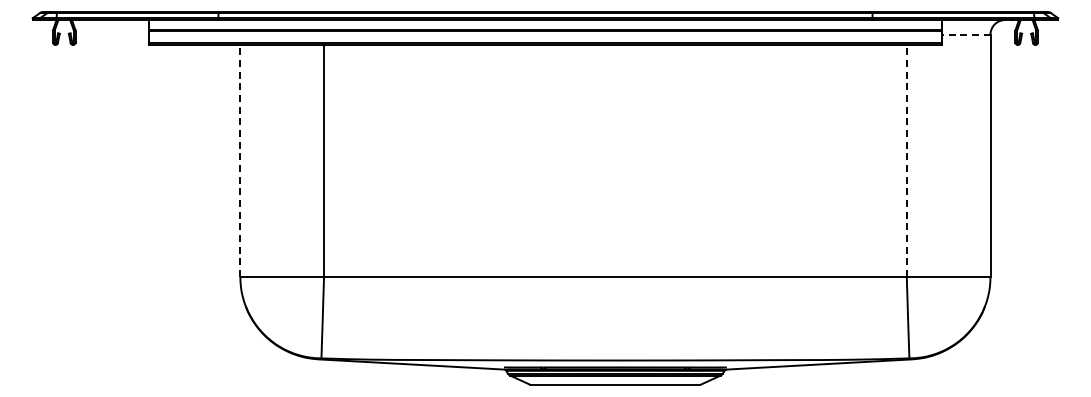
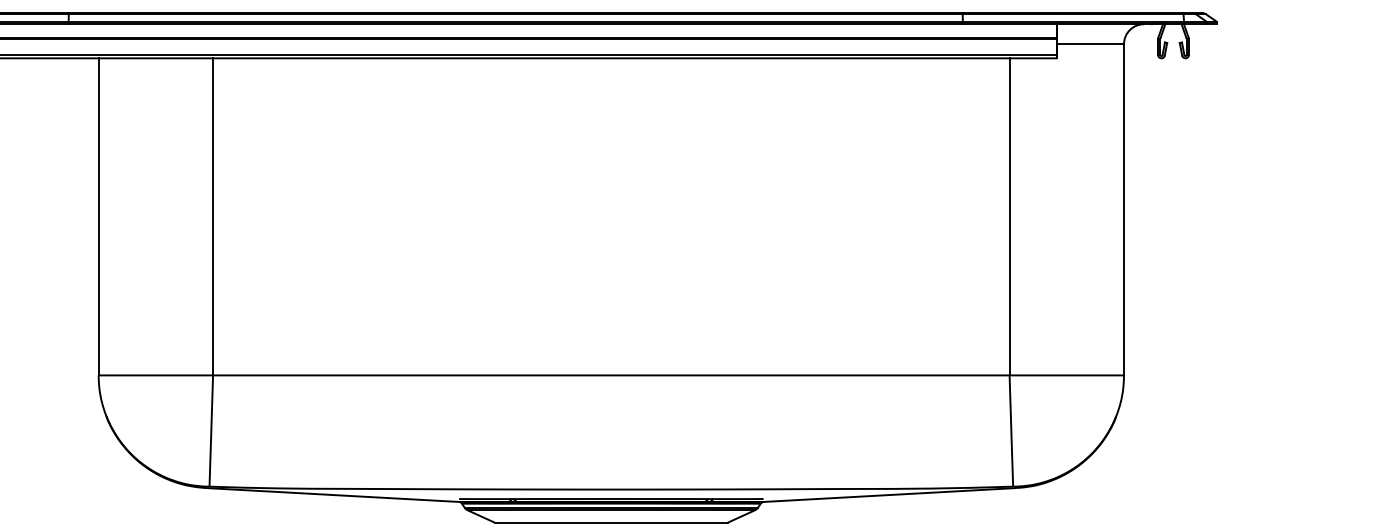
line: (965, 34) -> (1089, 43), dashed -> solid
line: (240, 161) -> (98, 217), dashed -> solid
line: (906, 161) -> (1009, 217), dashed -> solid

